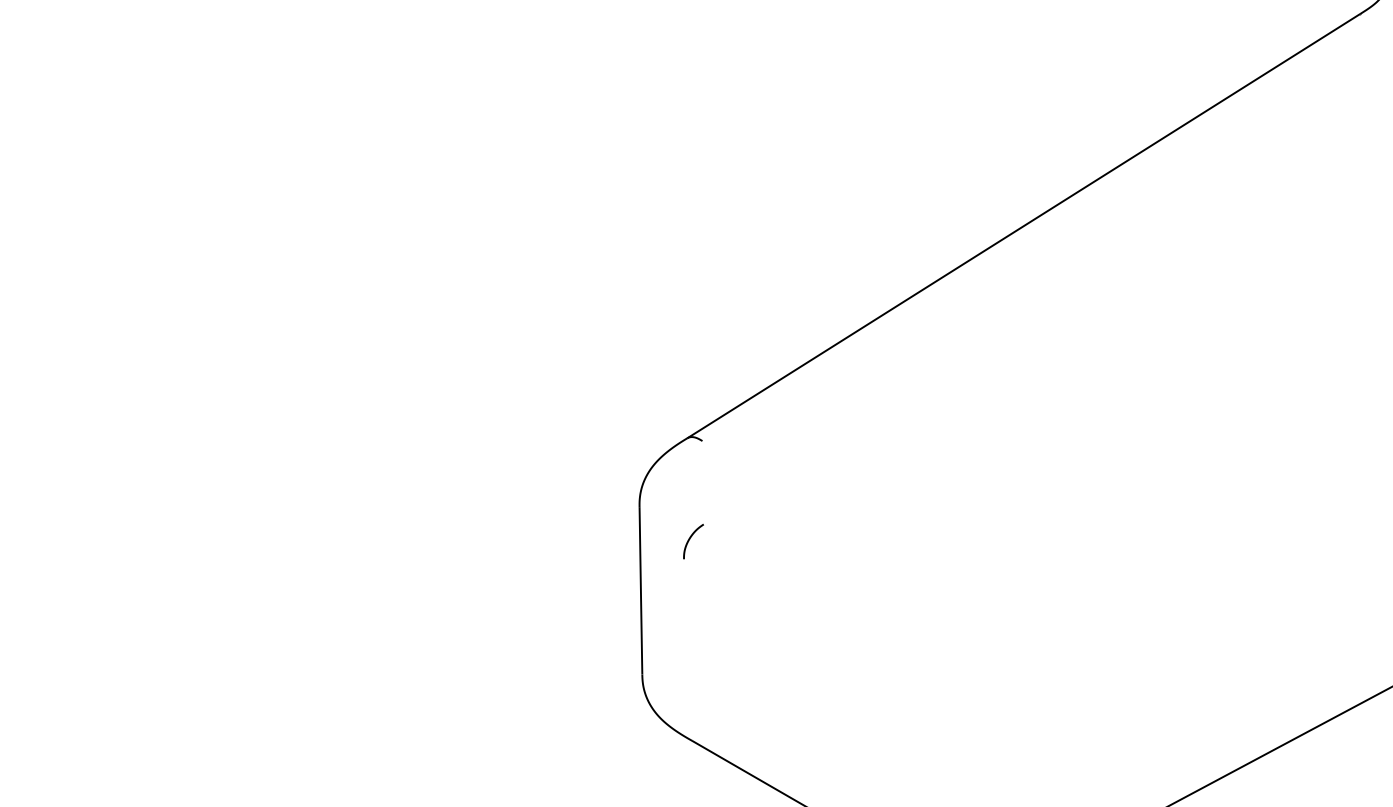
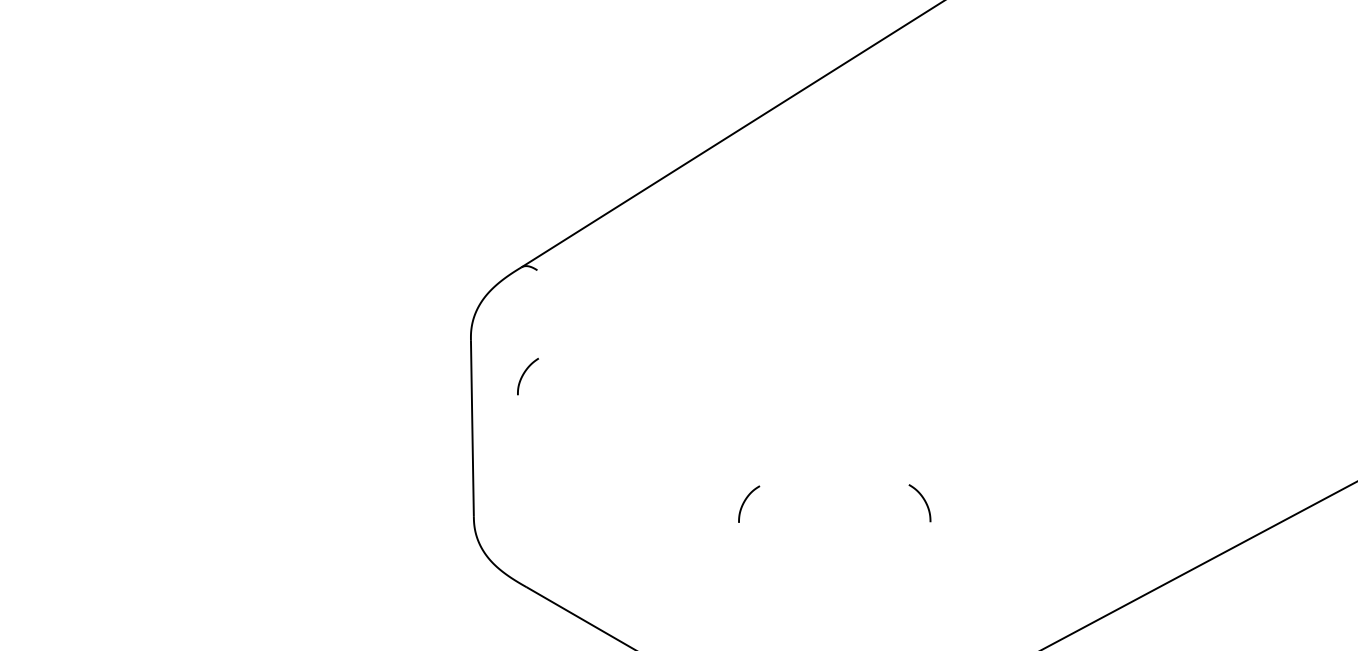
curve: (900, 658) -> (746, 500), added
curve: (1068, 660) -> (924, 502), added

